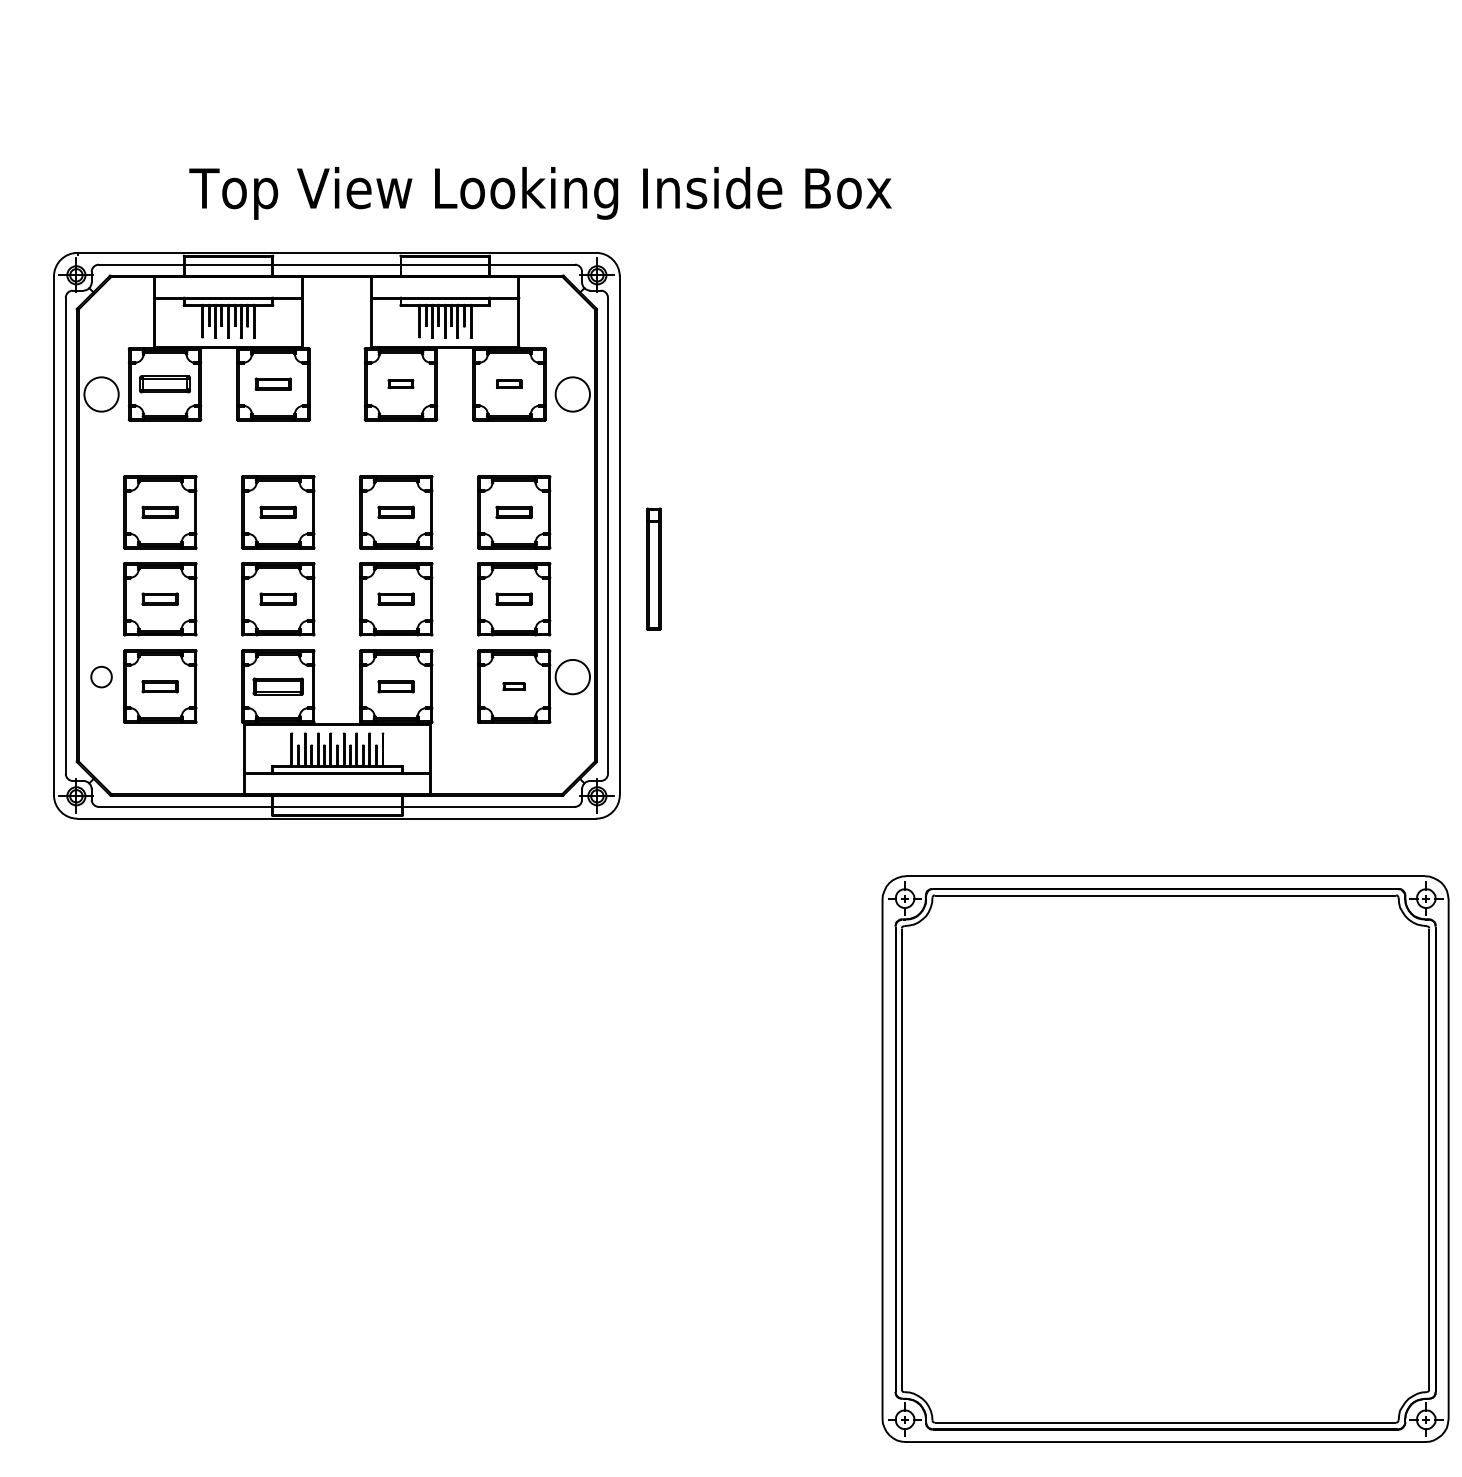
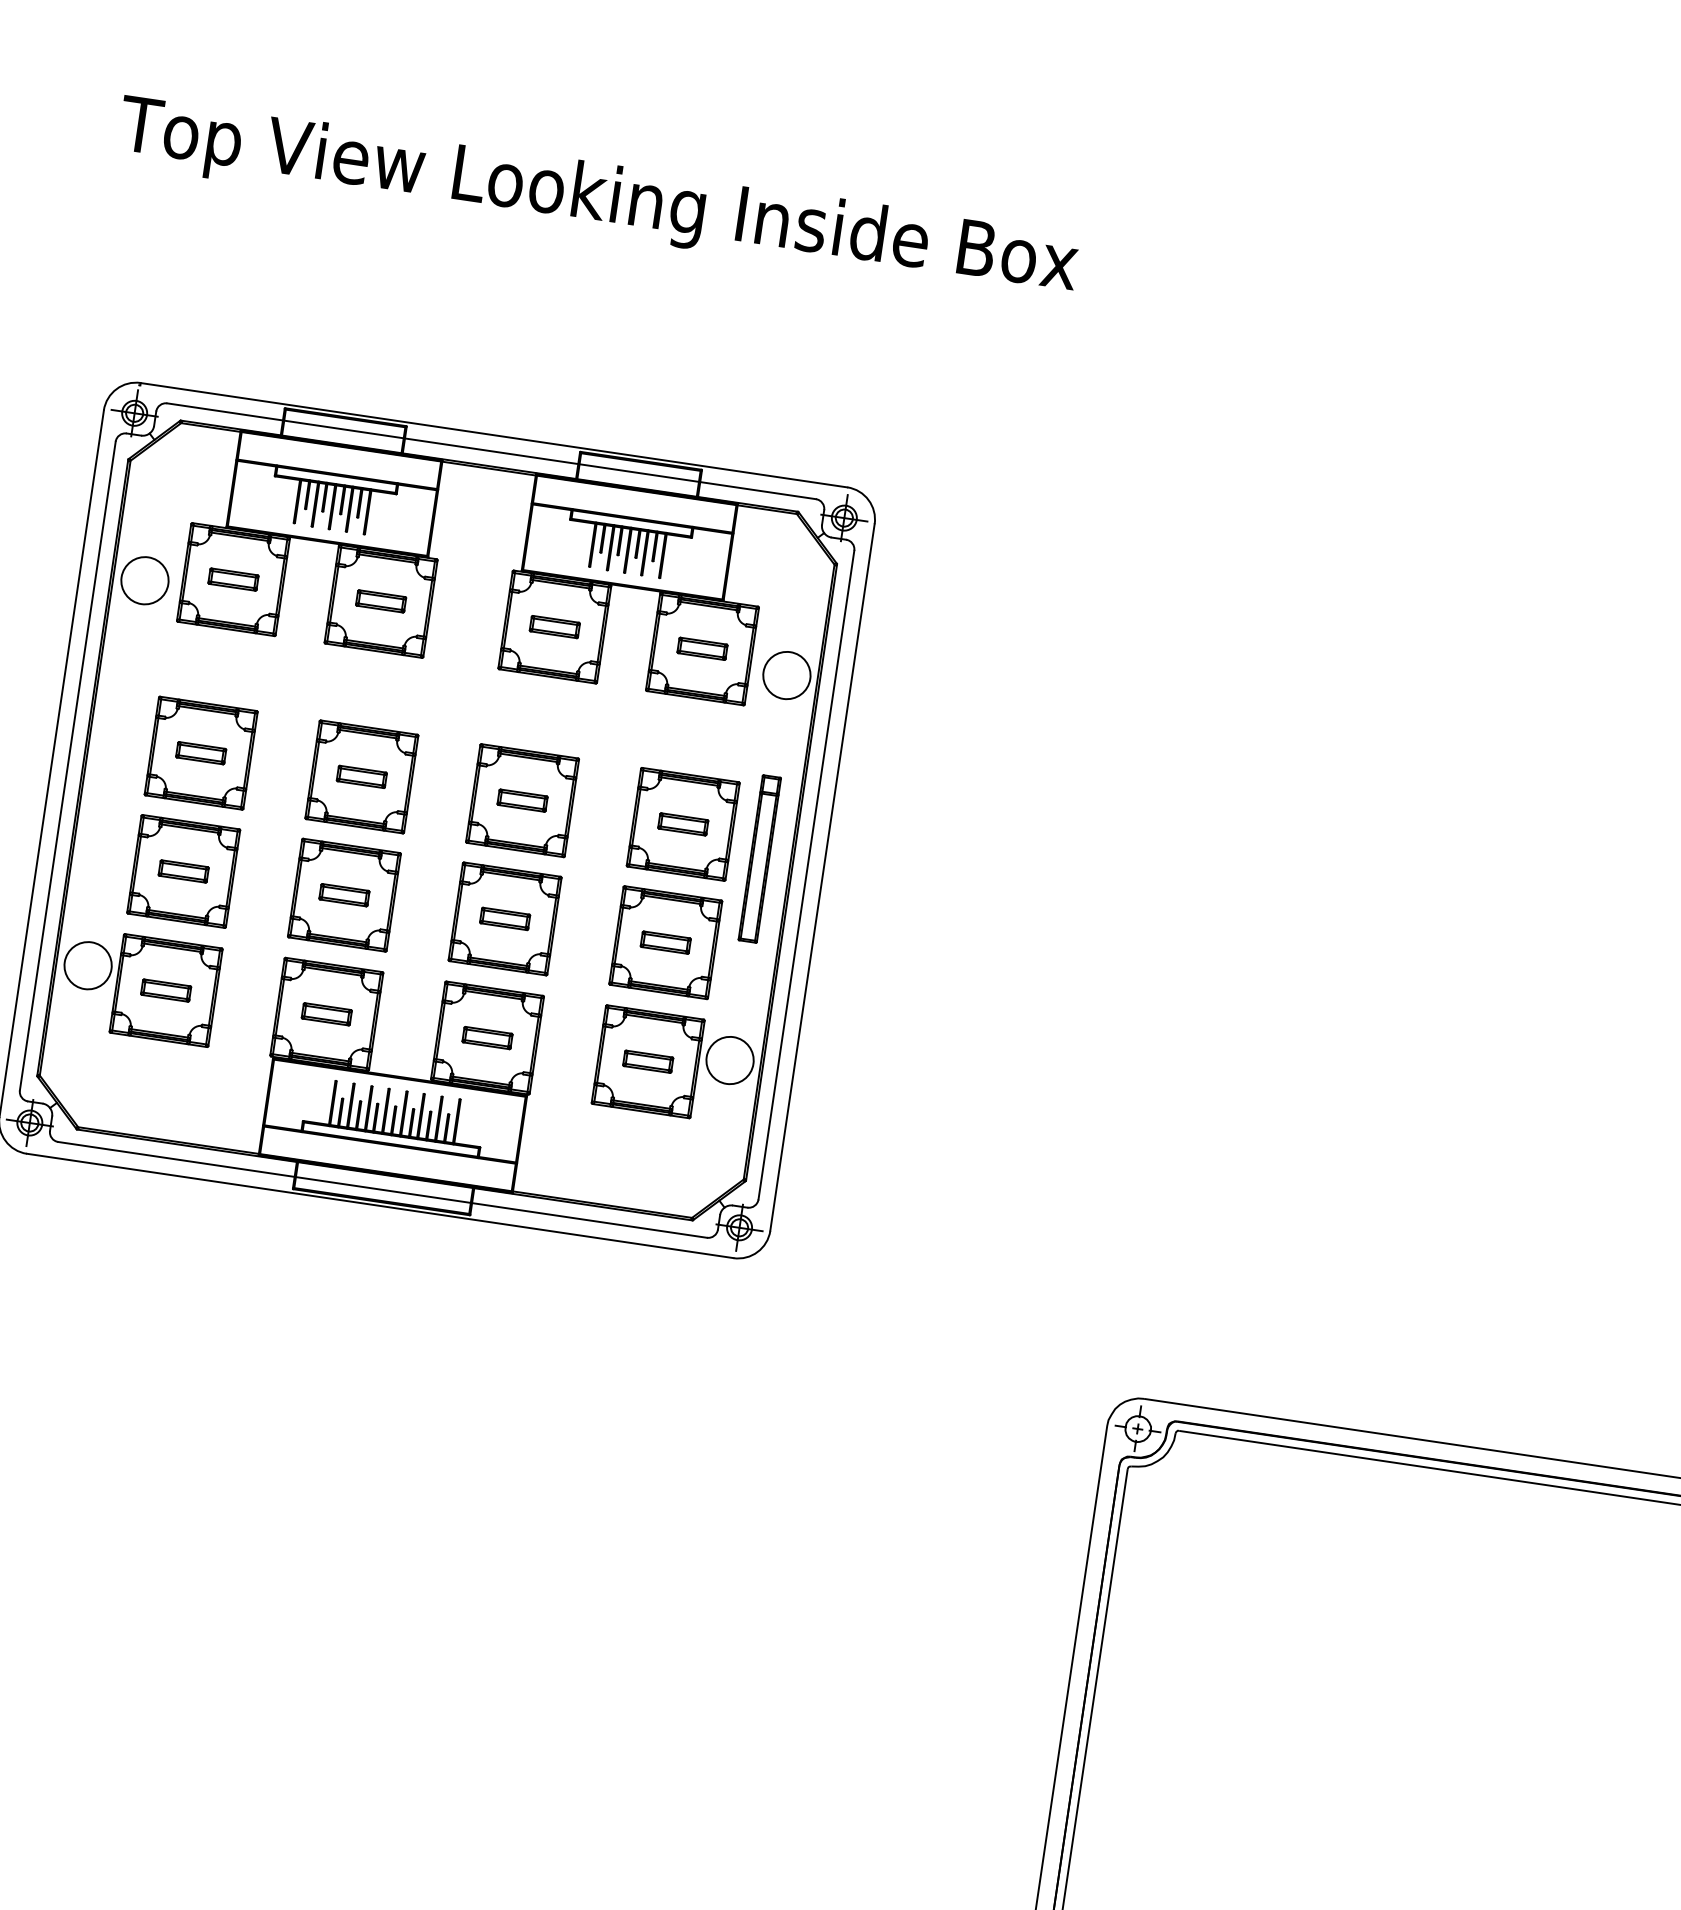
text: (540, 193) -> (597, 199), moved
part: (164, 383) -> (232, 578), size x0.71
part: (400, 383) -> (554, 625), size x1.43
part: (508, 383) -> (701, 647), size x1.43
part: (653, 568) -> (759, 858), moved
circle: (101, 676) -> (88, 964), size x1.67
part: (277, 686) -> (325, 1013), size x0.71
part: (513, 686) -> (647, 1061), size x1.67

